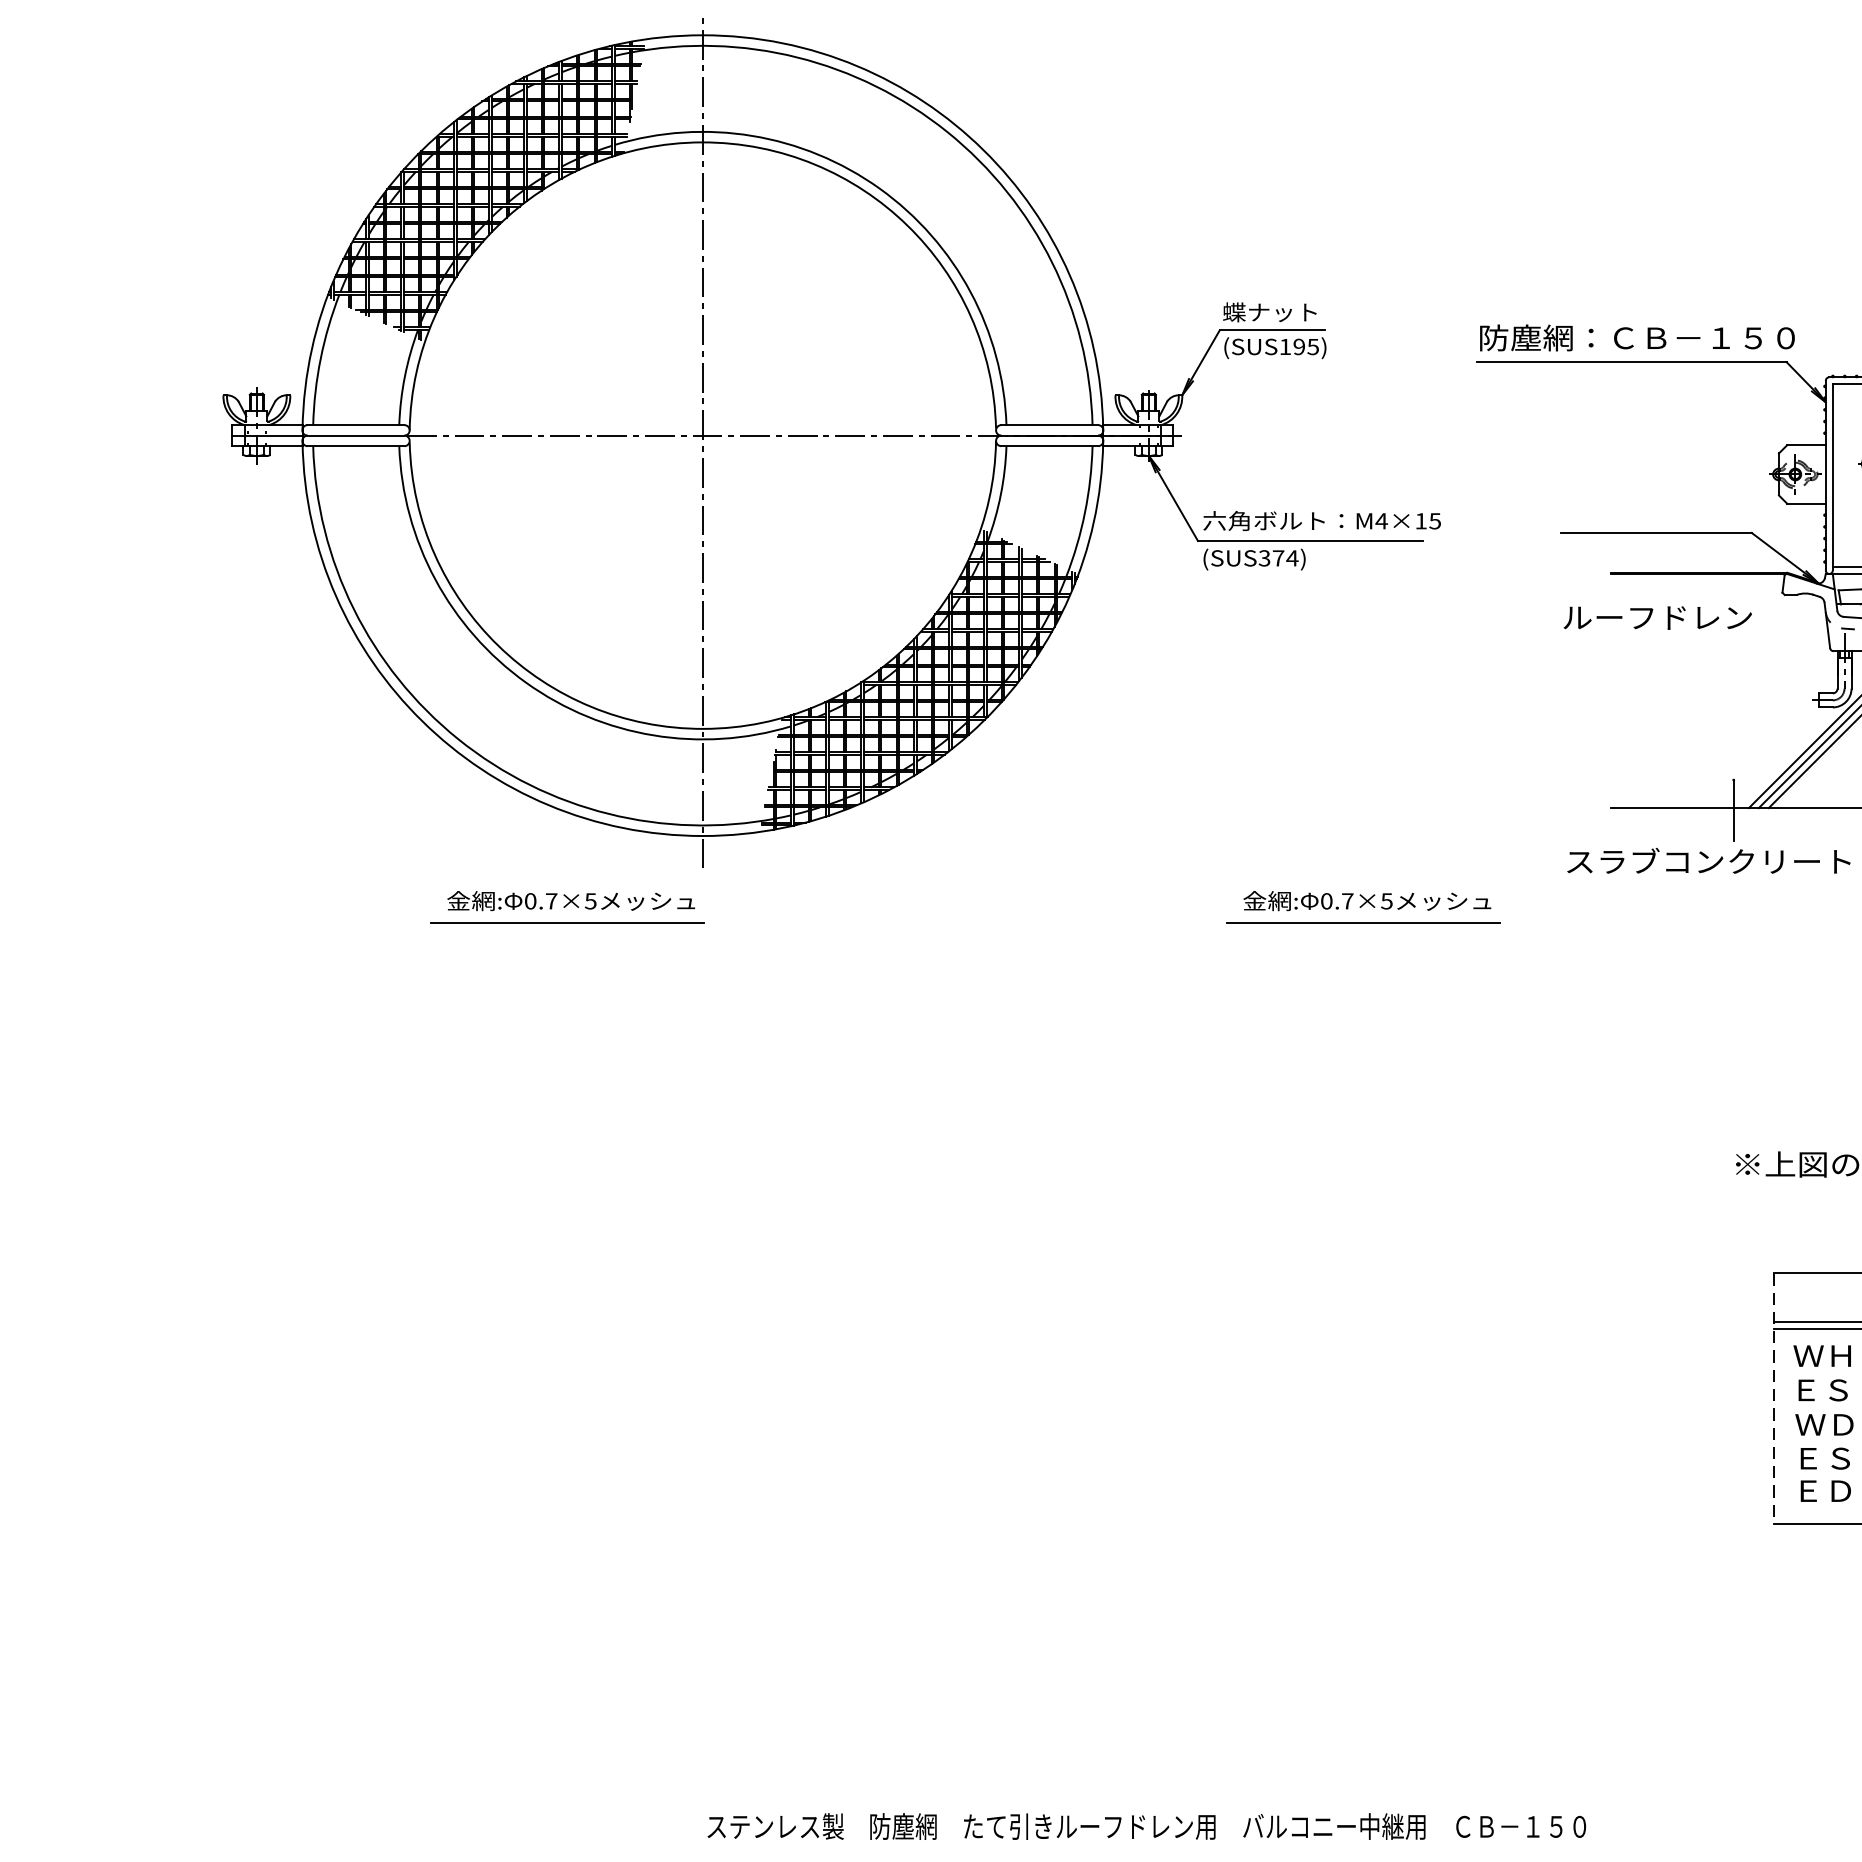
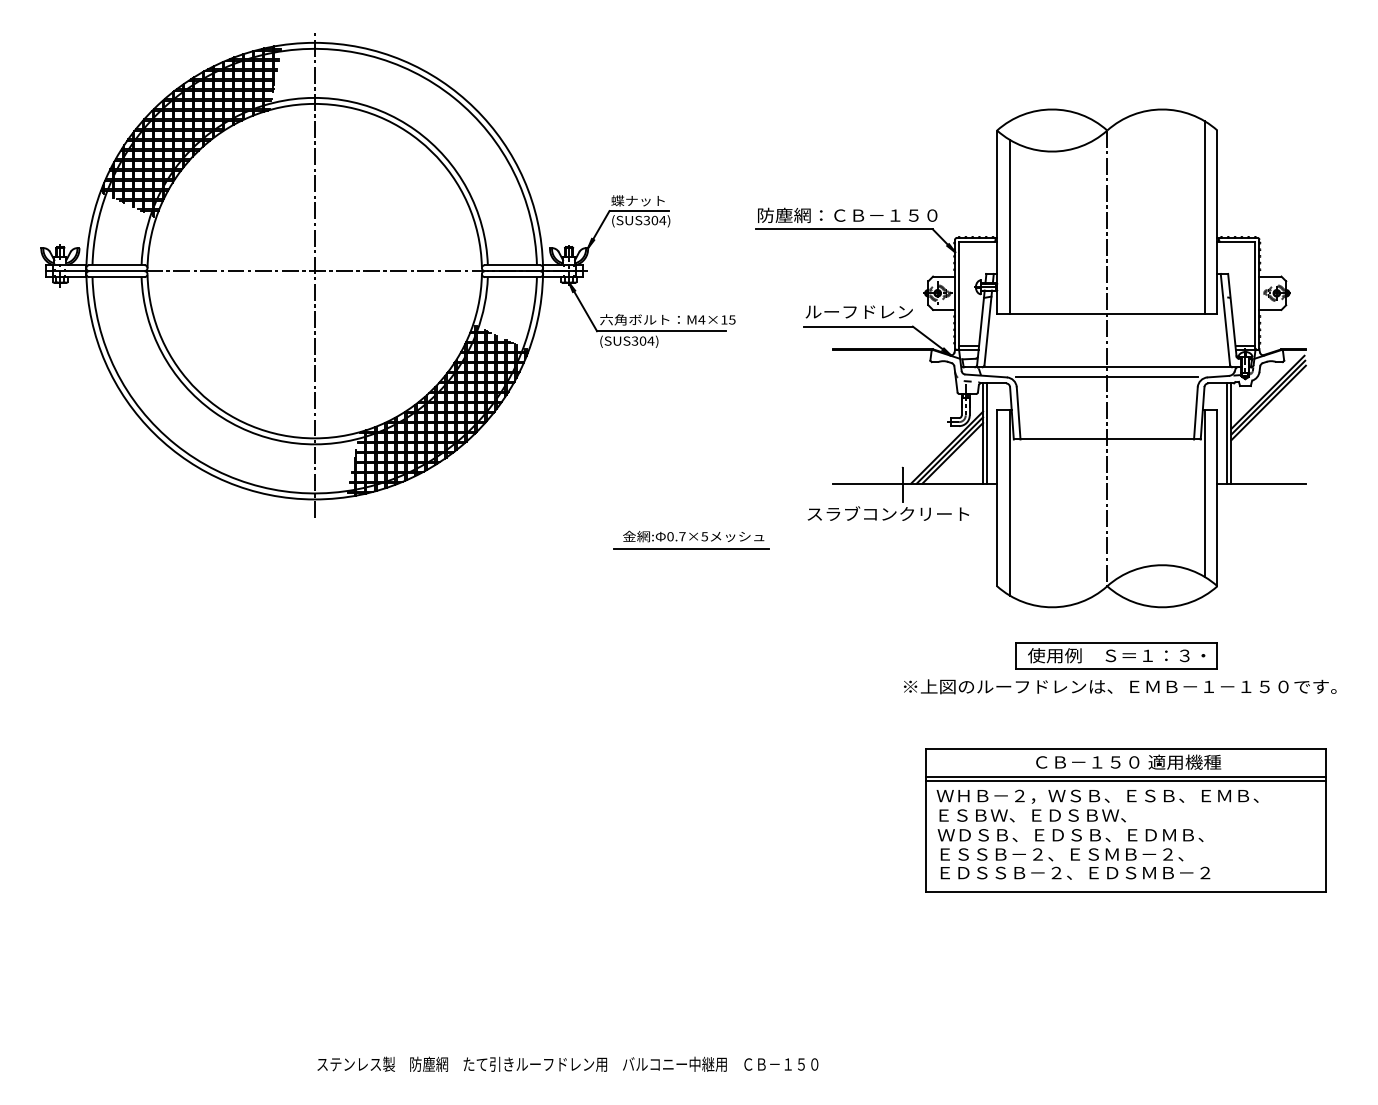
text: (1298, 346) -> (654, 220), (SUS195) -> (SUS304)
text: (1277, 557) -> (642, 340), (SUS374) -> (SUS304)
text: (1656, 616) -> (858, 311), moved
part: (567, 906) -> (237, 539), removed
line: (1773, 1398) -> (925, 820), dashed -> solid

